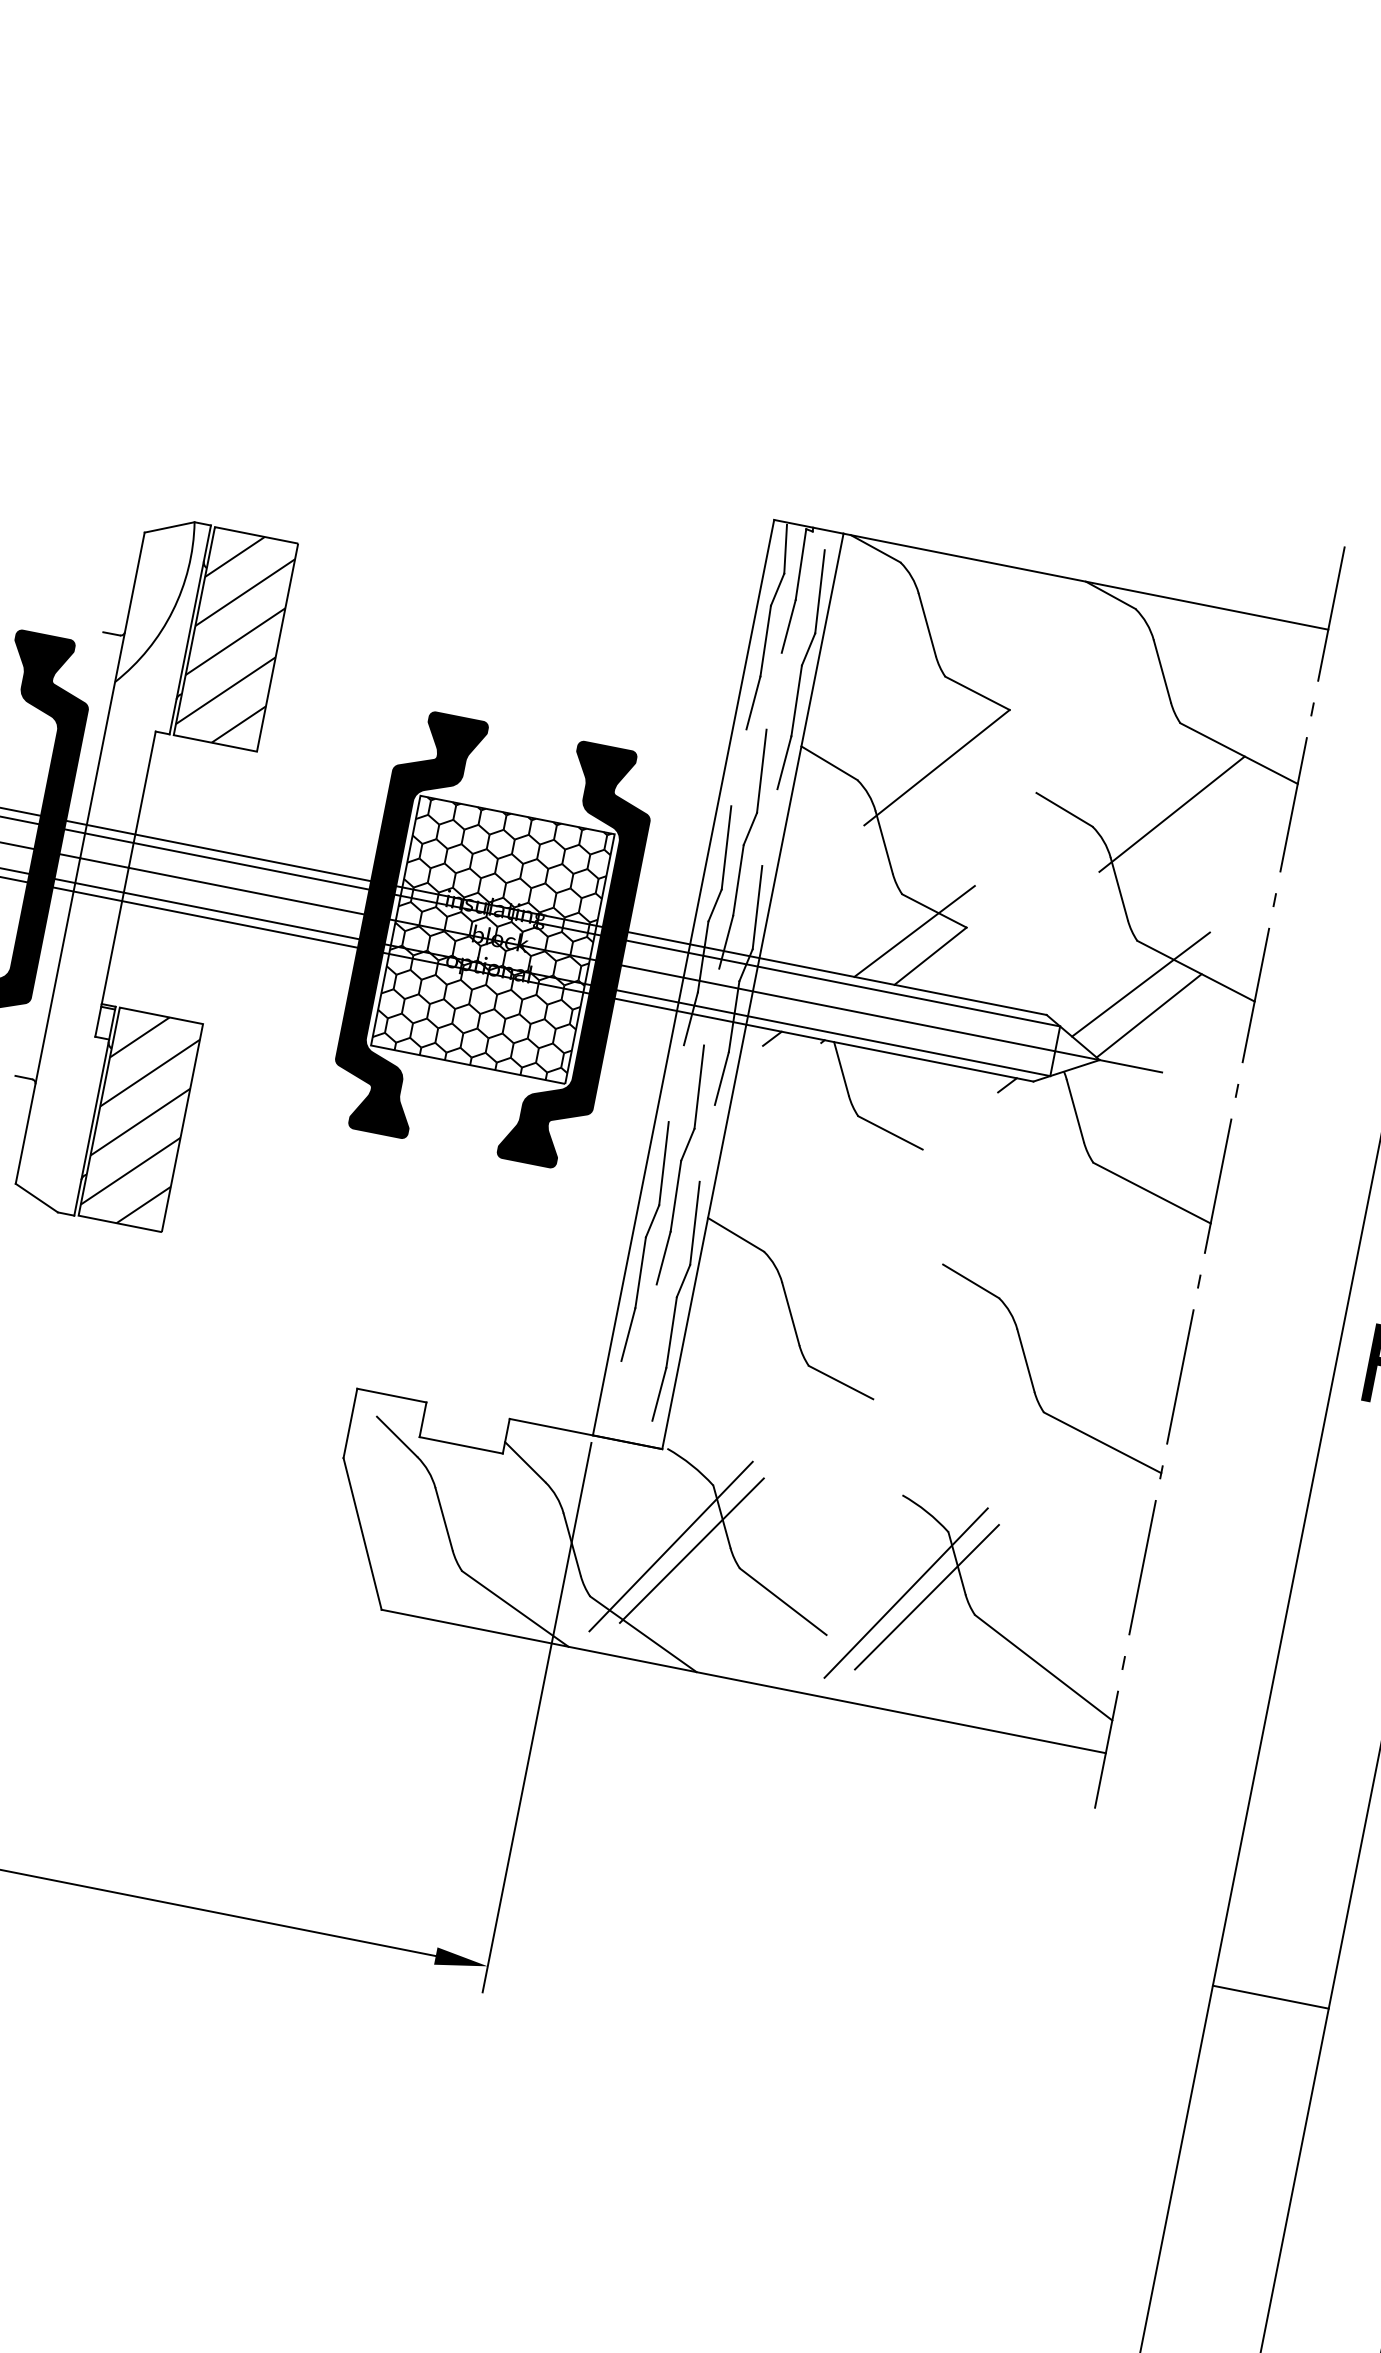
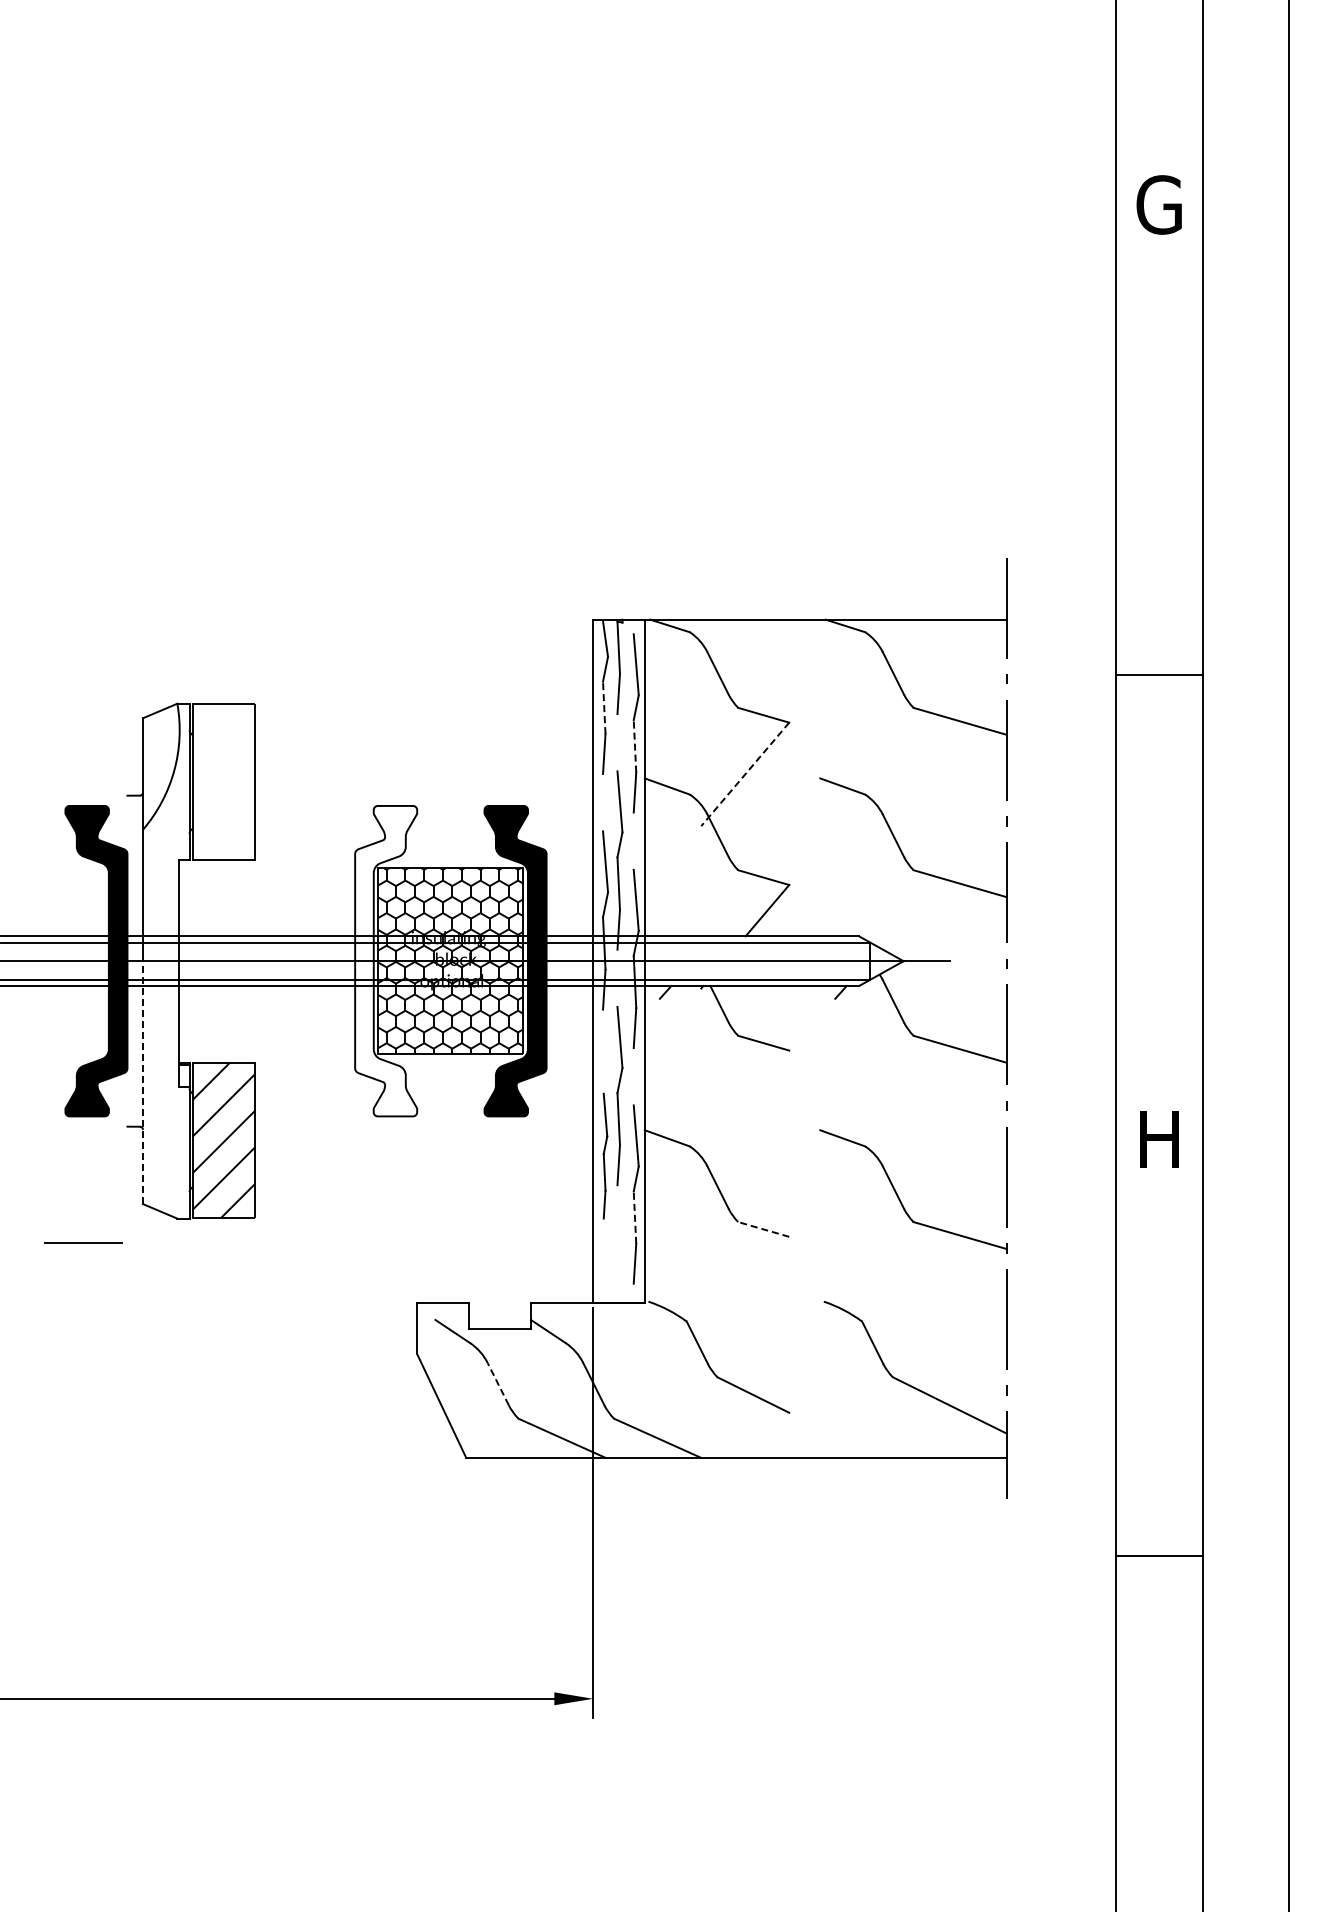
hatch: (235, 638) -> (223, 781), removed
line: (766, 640) -> (604, 707), solid -> dashed
line: (796, 699) -> (634, 745), solid -> dashed
line: (937, 767) -> (745, 774), solid -> dashed
line: (1171, 814) -> (920, 774), removed
fill: (406, 921) -> (386, 960), removed
line: (914, 930) -> (752, 894), removed
line: (1141, 983) -> (922, 900), removed
line: (1148, 1015) -> (932, 922), removed
line: (48, 1020) -> (143, 1082), solid -> dashed
part: (648, 1242) -> (605, 1156), size x0.7
line: (670, 1332) -> (634, 1217), solid -> dashed
line: (840, 1382) -> (763, 1229), solid -> dashed
line: (444, 1519) -> (498, 1384), solid -> dashed
line: (670, 1545) -> (664, 1370), removed
line: (691, 1550) -> (680, 1371), removed
line: (906, 1591) -> (840, 1370), removed
line: (926, 1597) -> (855, 1371), removed
line: (1270, 1996) -> (1159, 1555), moved

